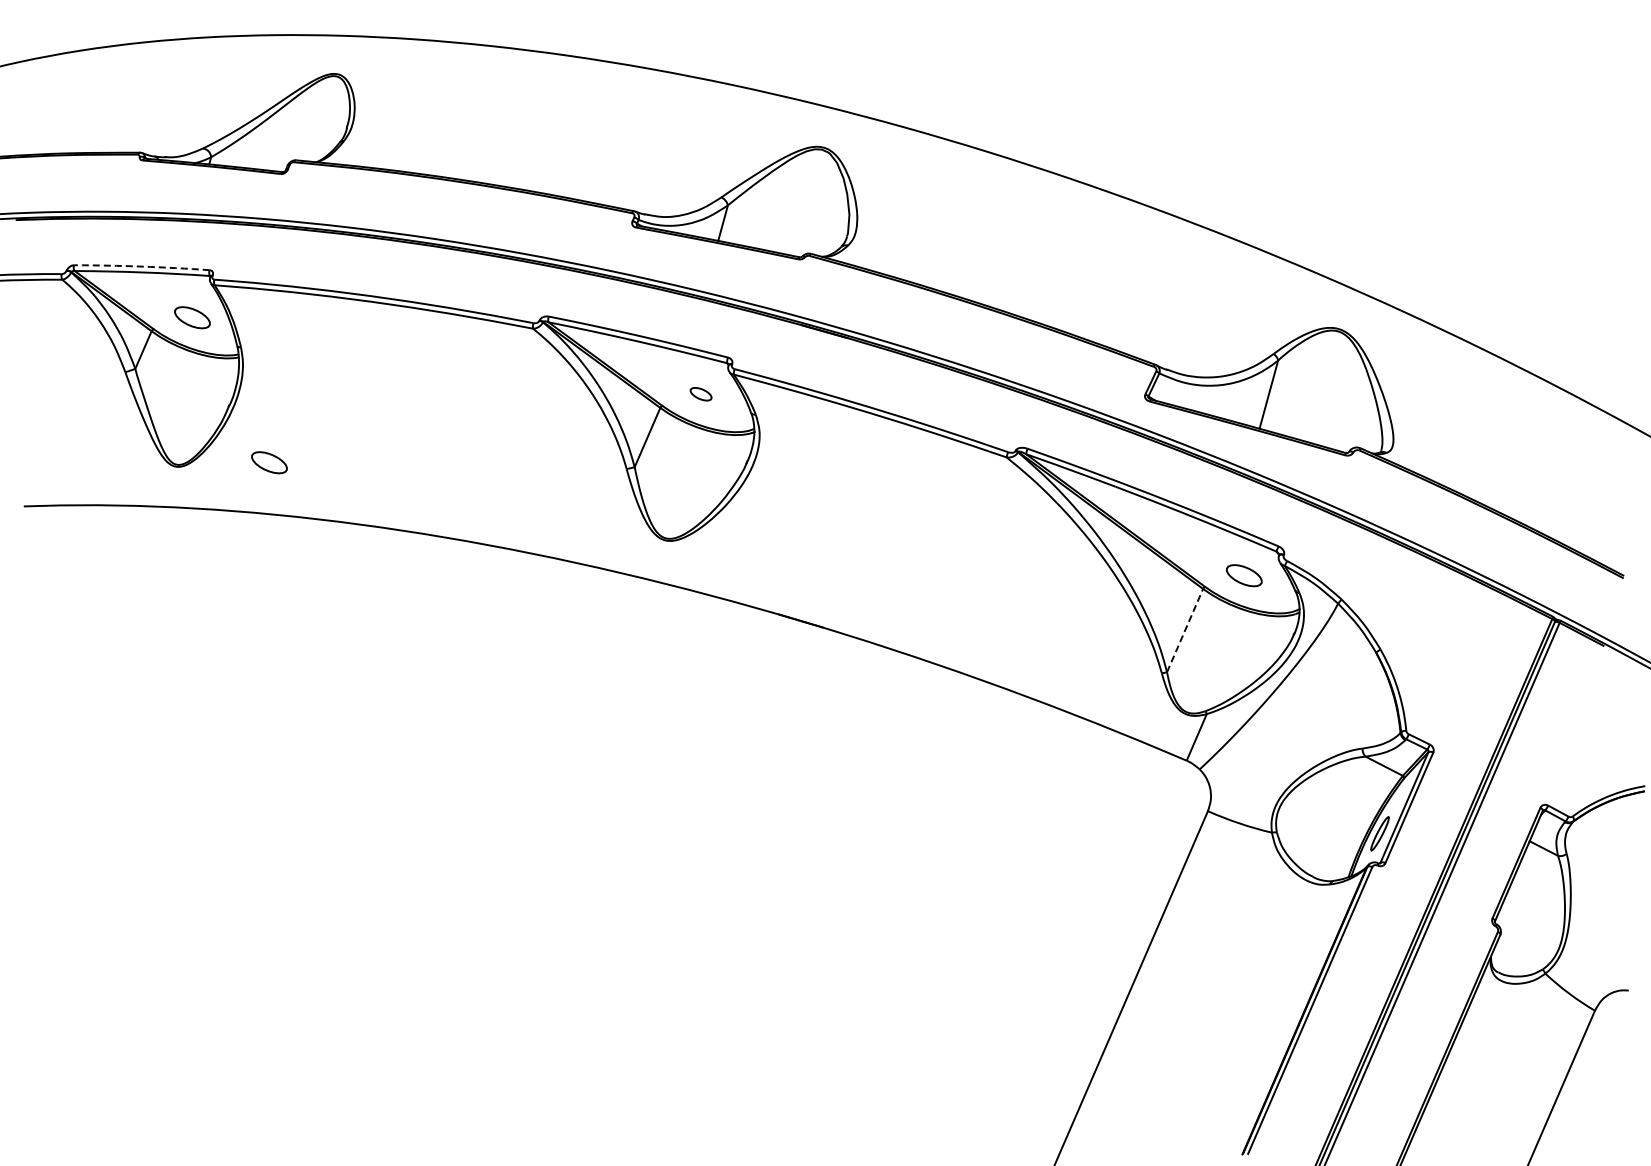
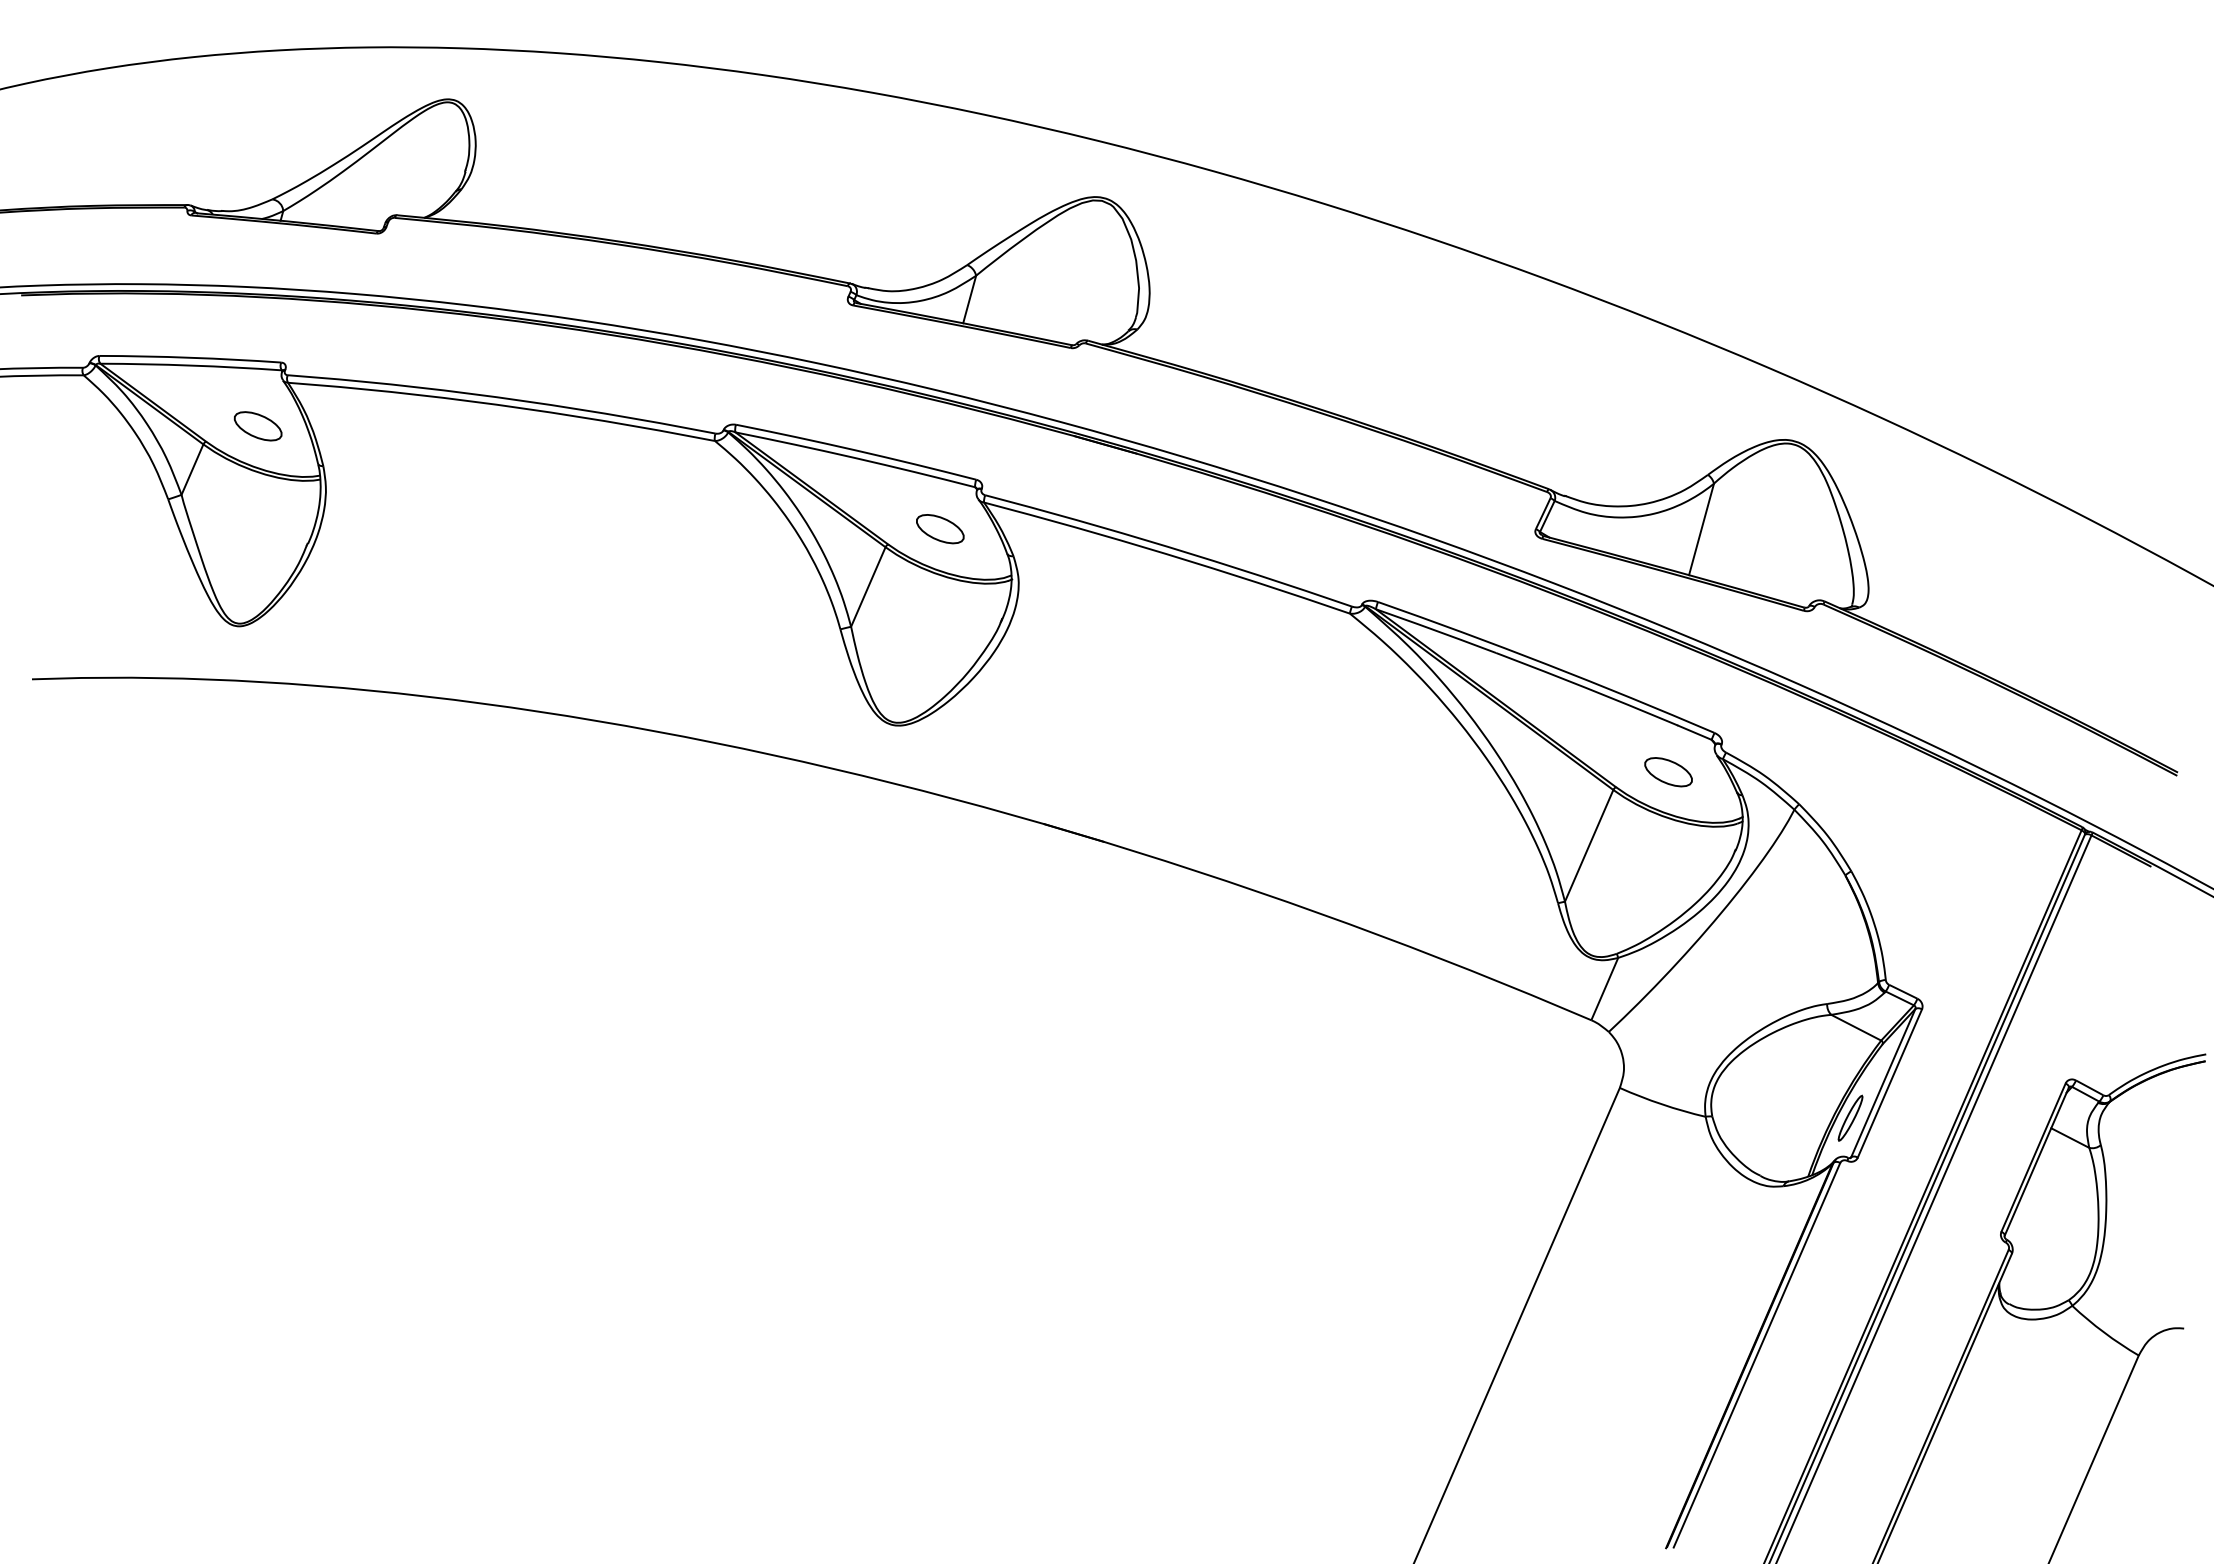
arc: (141, 266) -> (189, 357), dashed -> solid
part: (700, 393) -> (939, 527), size x1.67
part: (269, 462) -> (361, 620), removed
line: (1185, 630) -> (1589, 845), dashed -> solid

